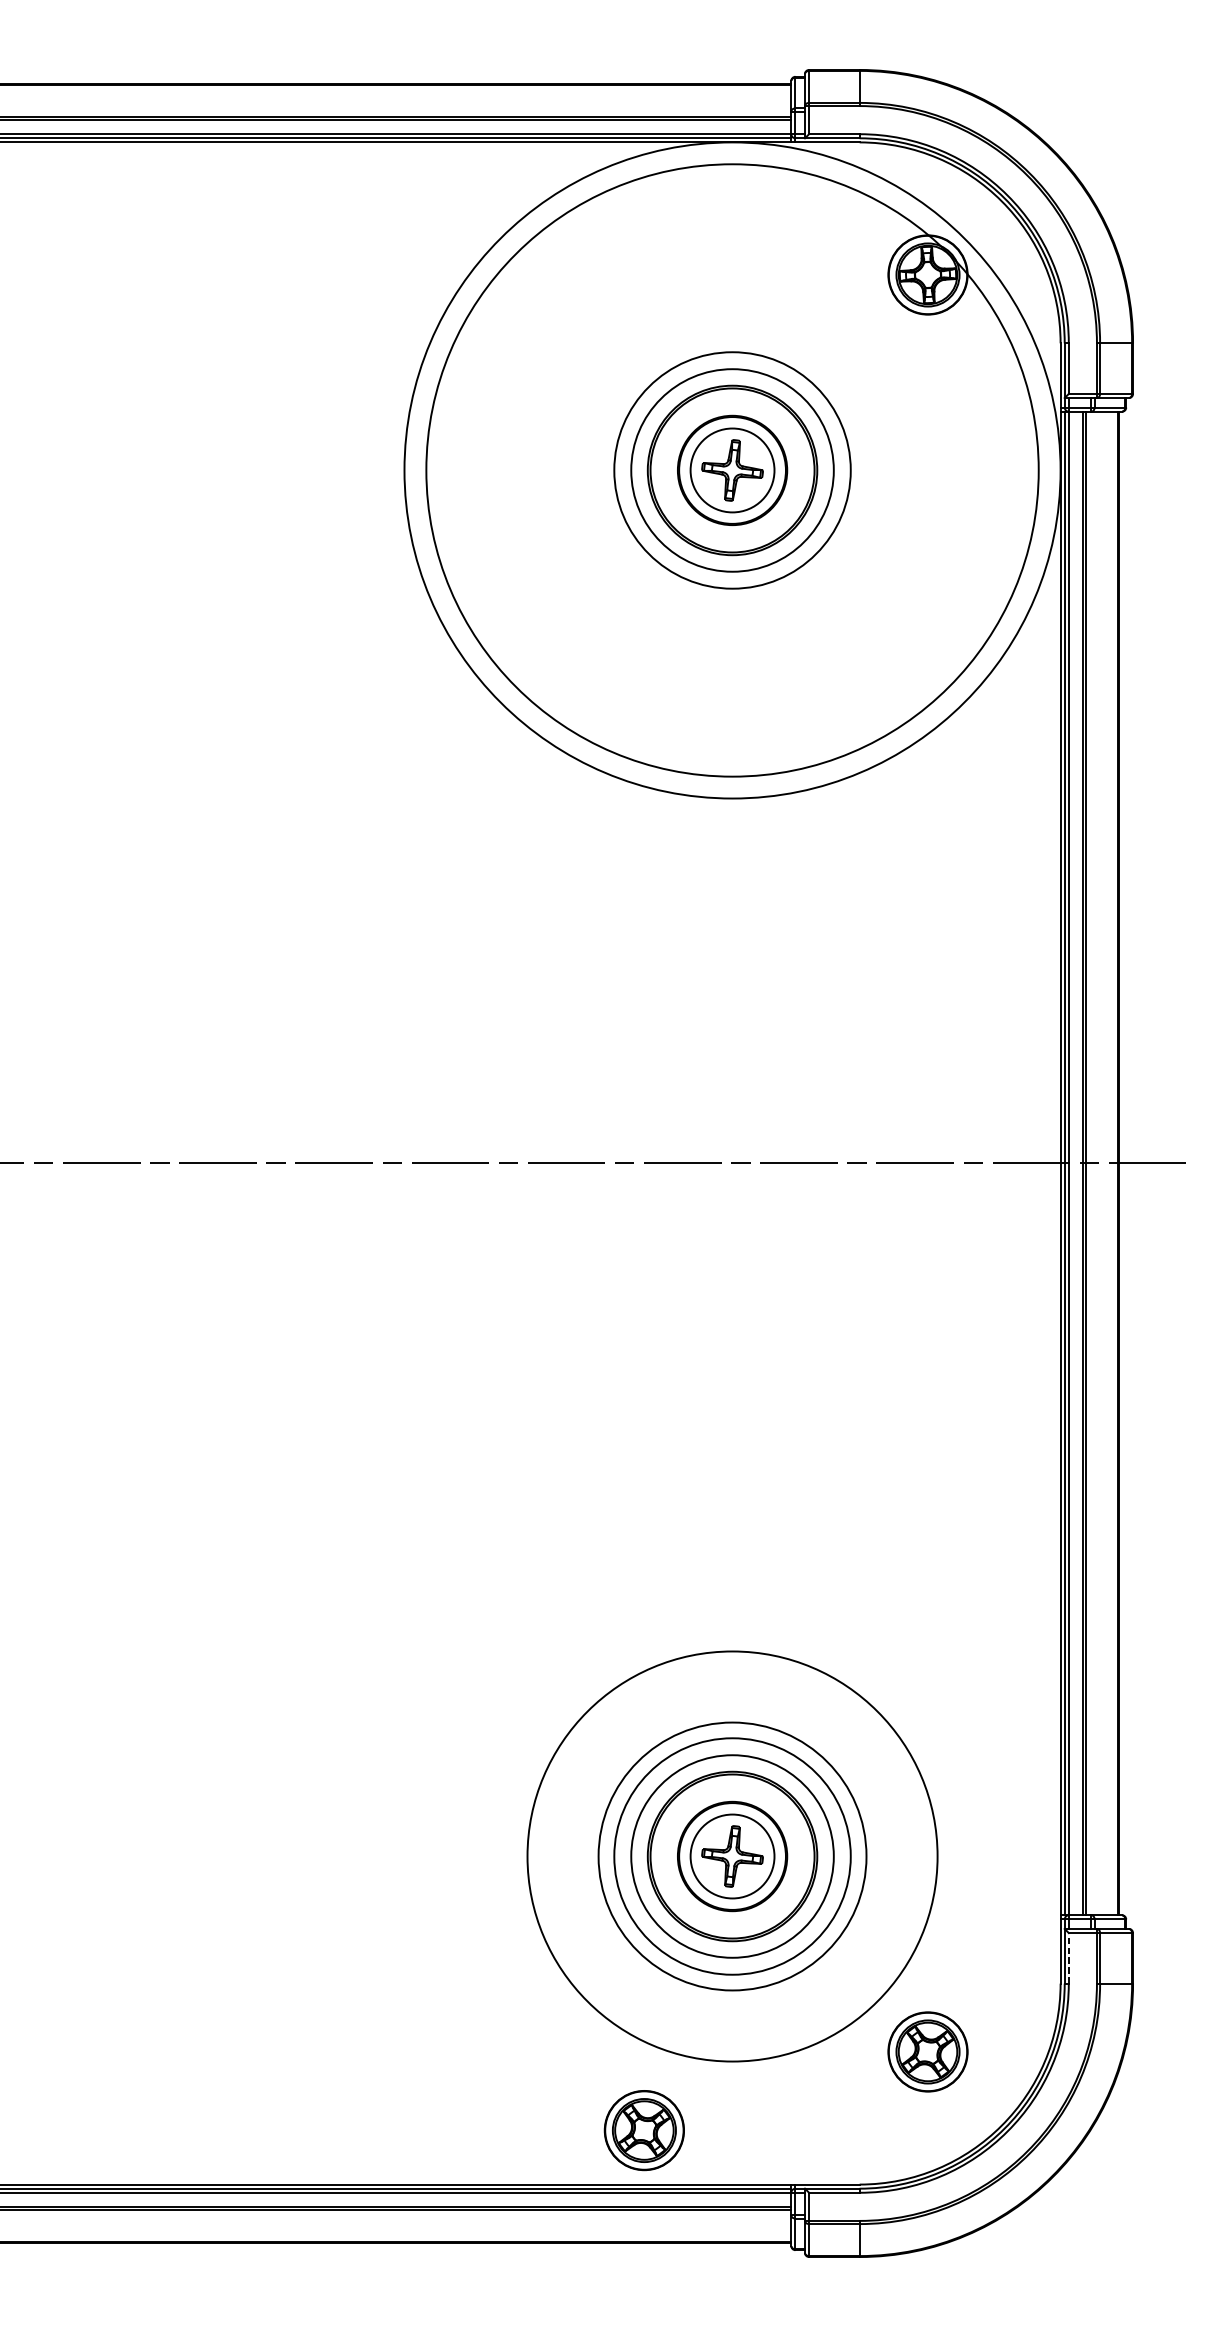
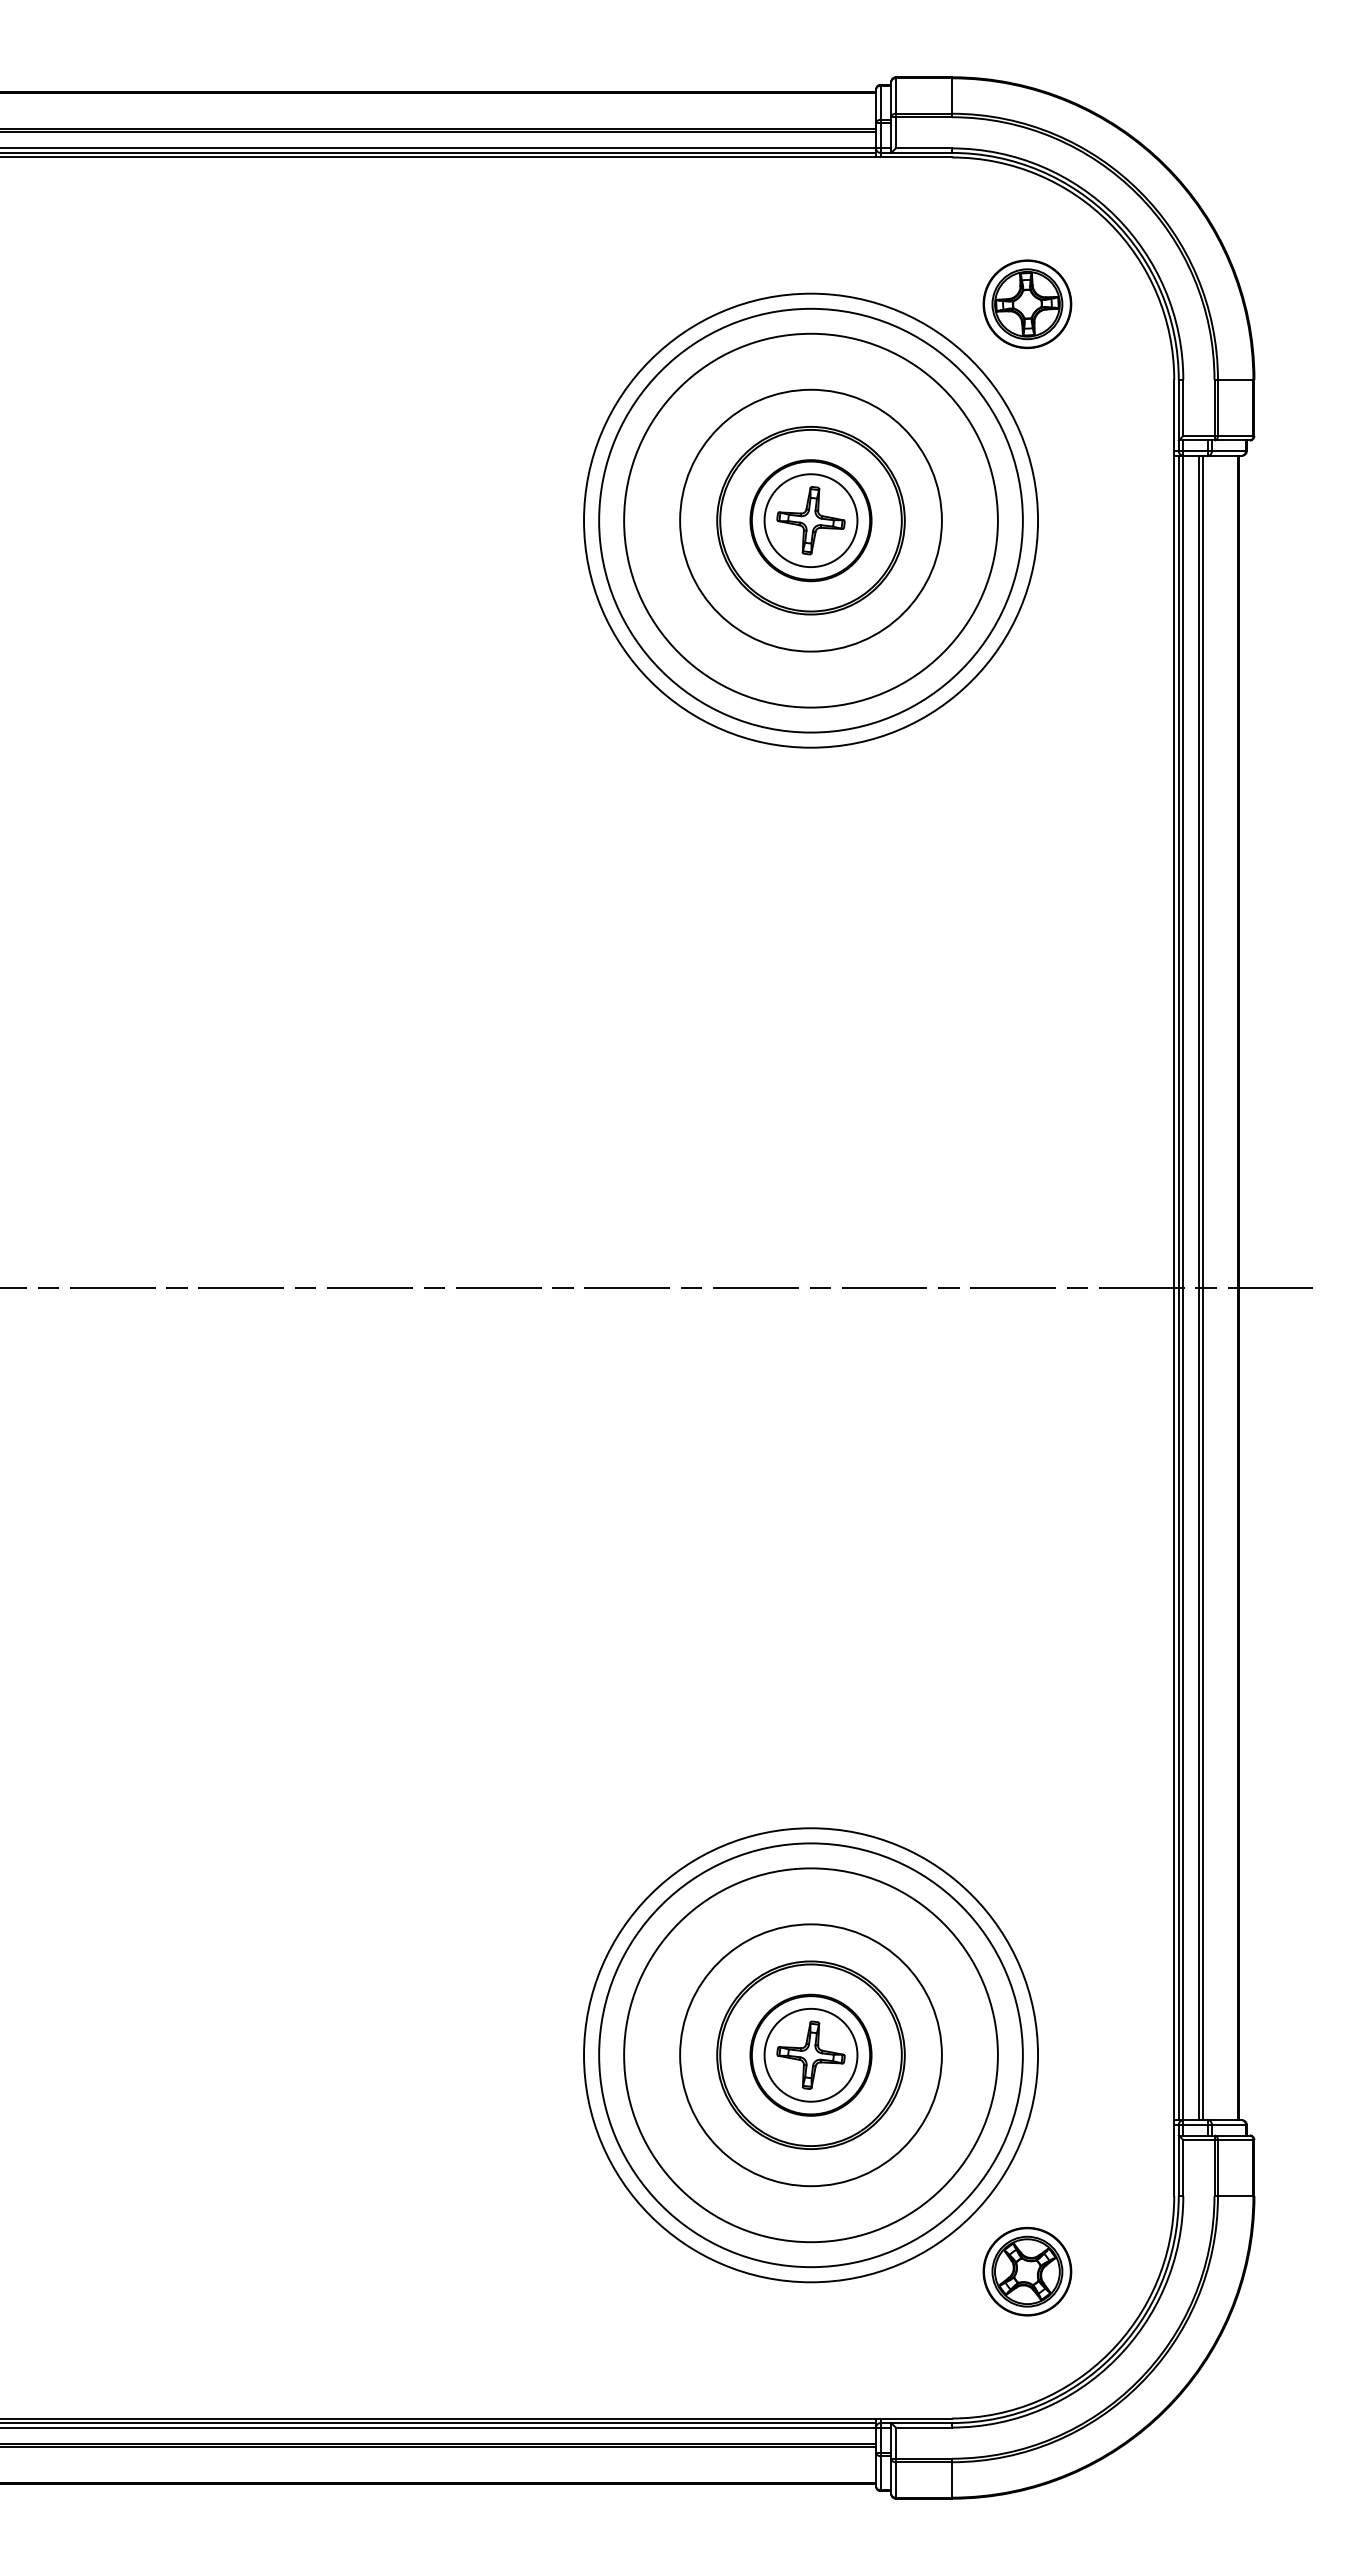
circle: (732, 470) -> (810, 520), size x0.62
circle: (732, 470) -> (810, 520), size x1.67
circle: (732, 470) -> (811, 520), size x0.62
circle: (732, 1856) -> (810, 2055), size x1.43
circle: (732, 1856) -> (810, 2055), size x1.67
line: (1068, 1958) -> (1183, 2168), dashed -> solid
part: (644, 2130) -> (713, 2358), removed

